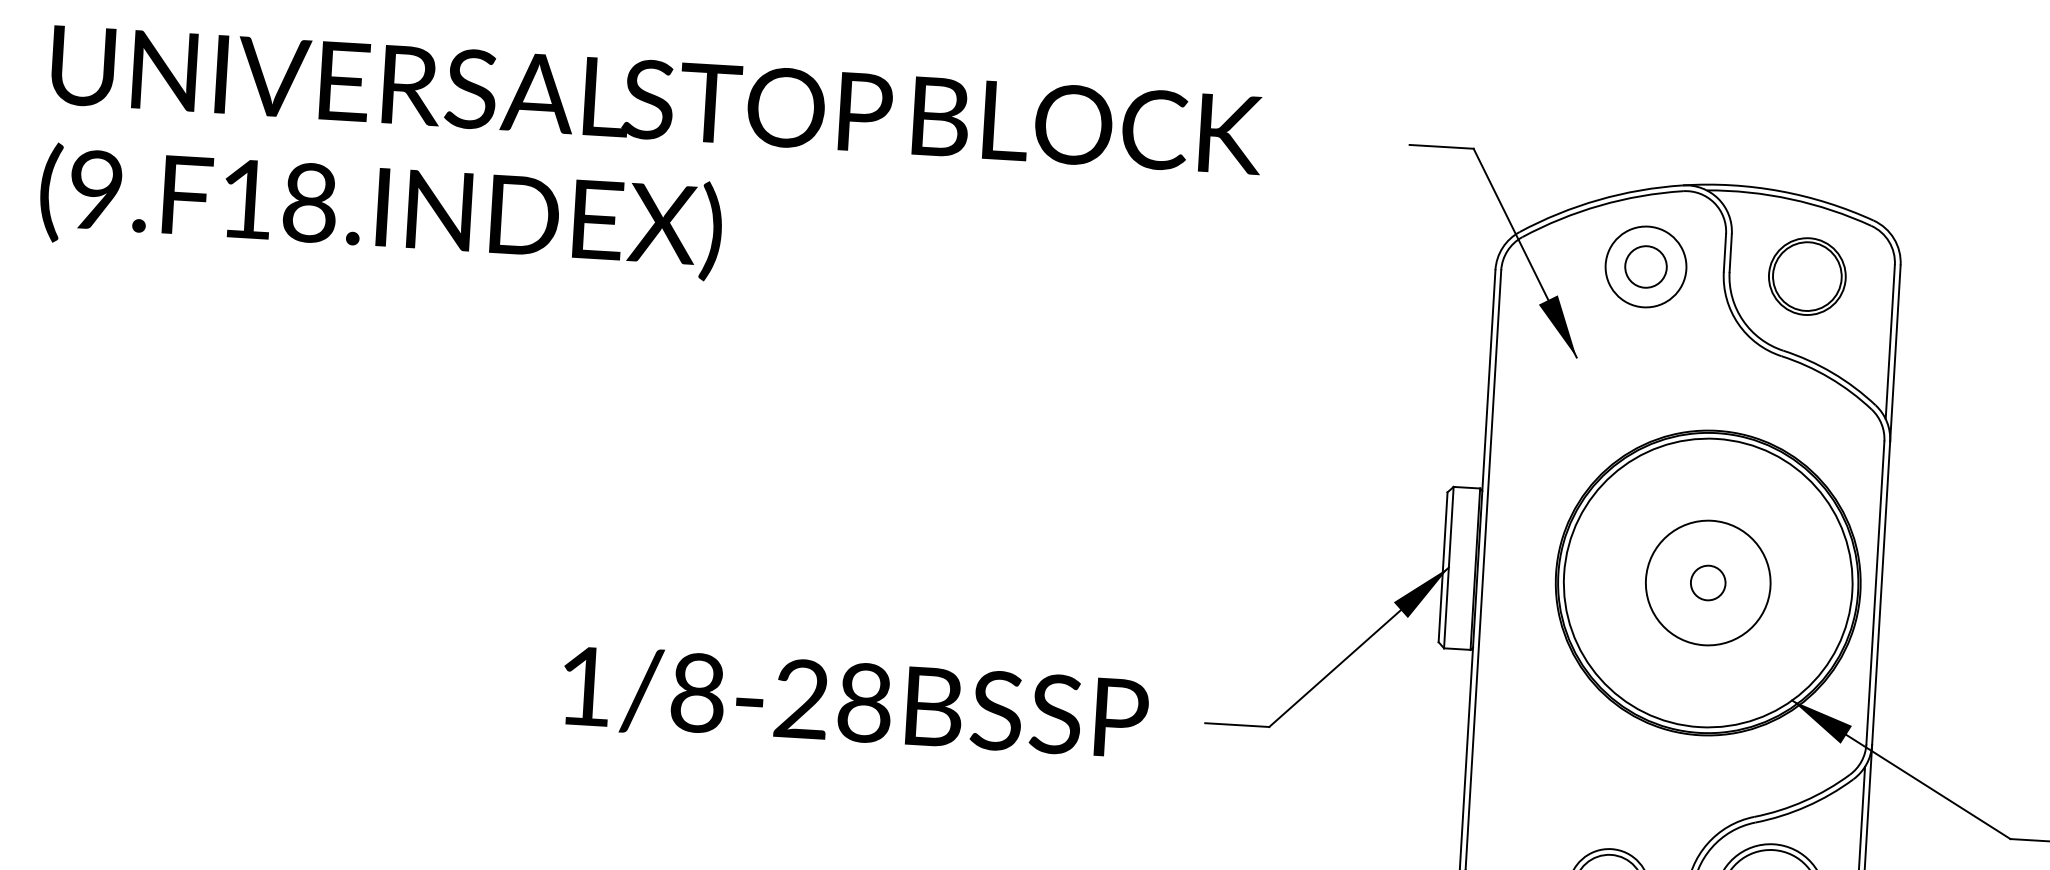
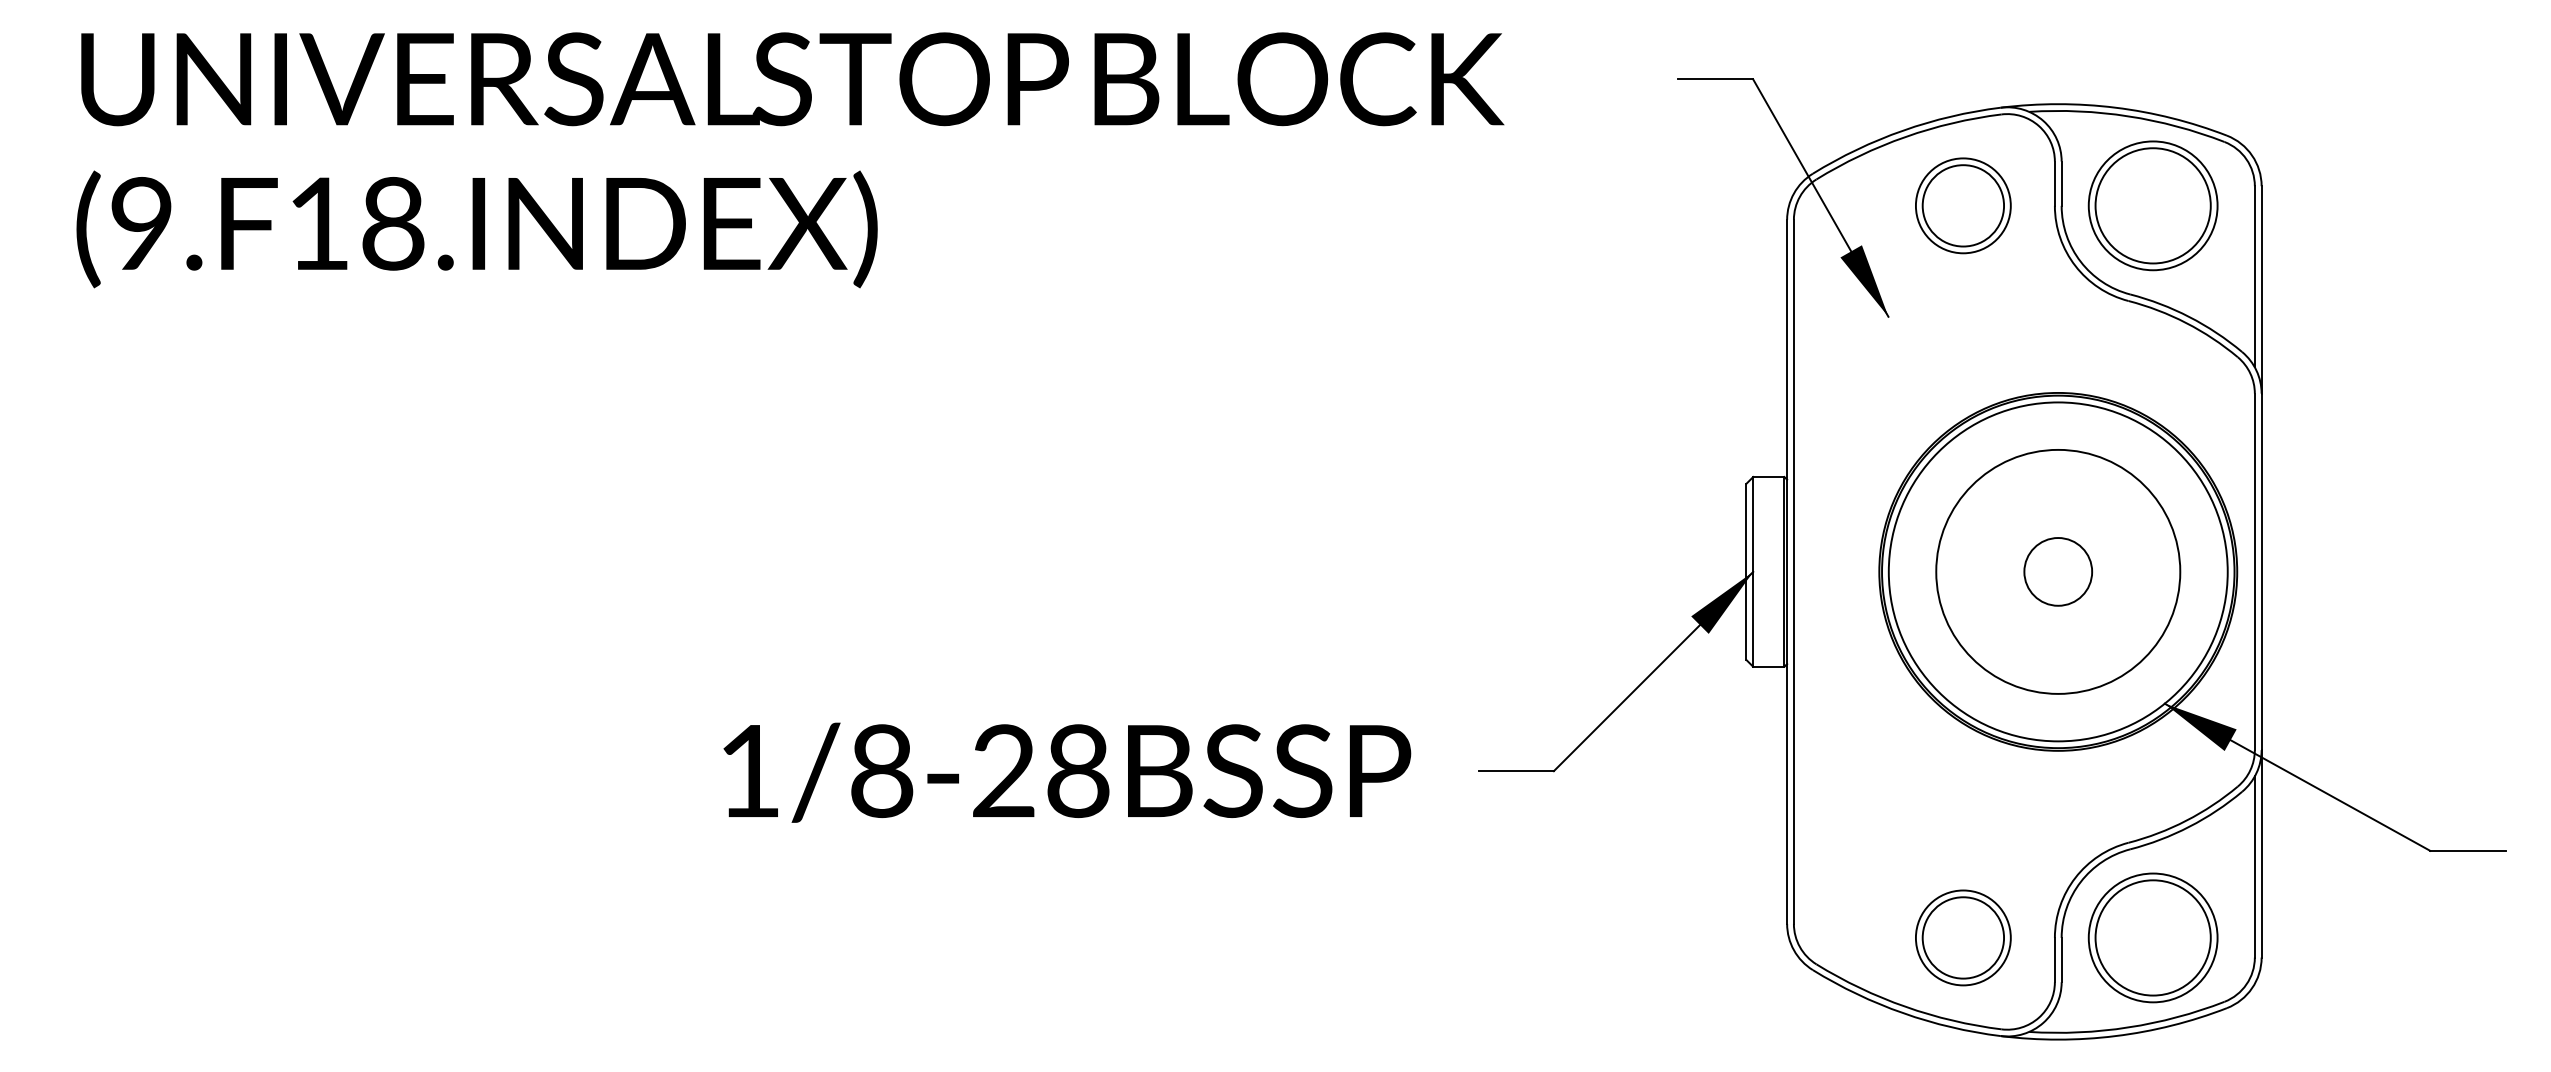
circle: (1646, 266) -> (1963, 205), size x1.67
part: (1806, 276) -> (2152, 205), size x1.43
circle: (1708, 582) -> (2058, 571), size x1.67
circle: (1708, 582) -> (2058, 571), size x1.67

